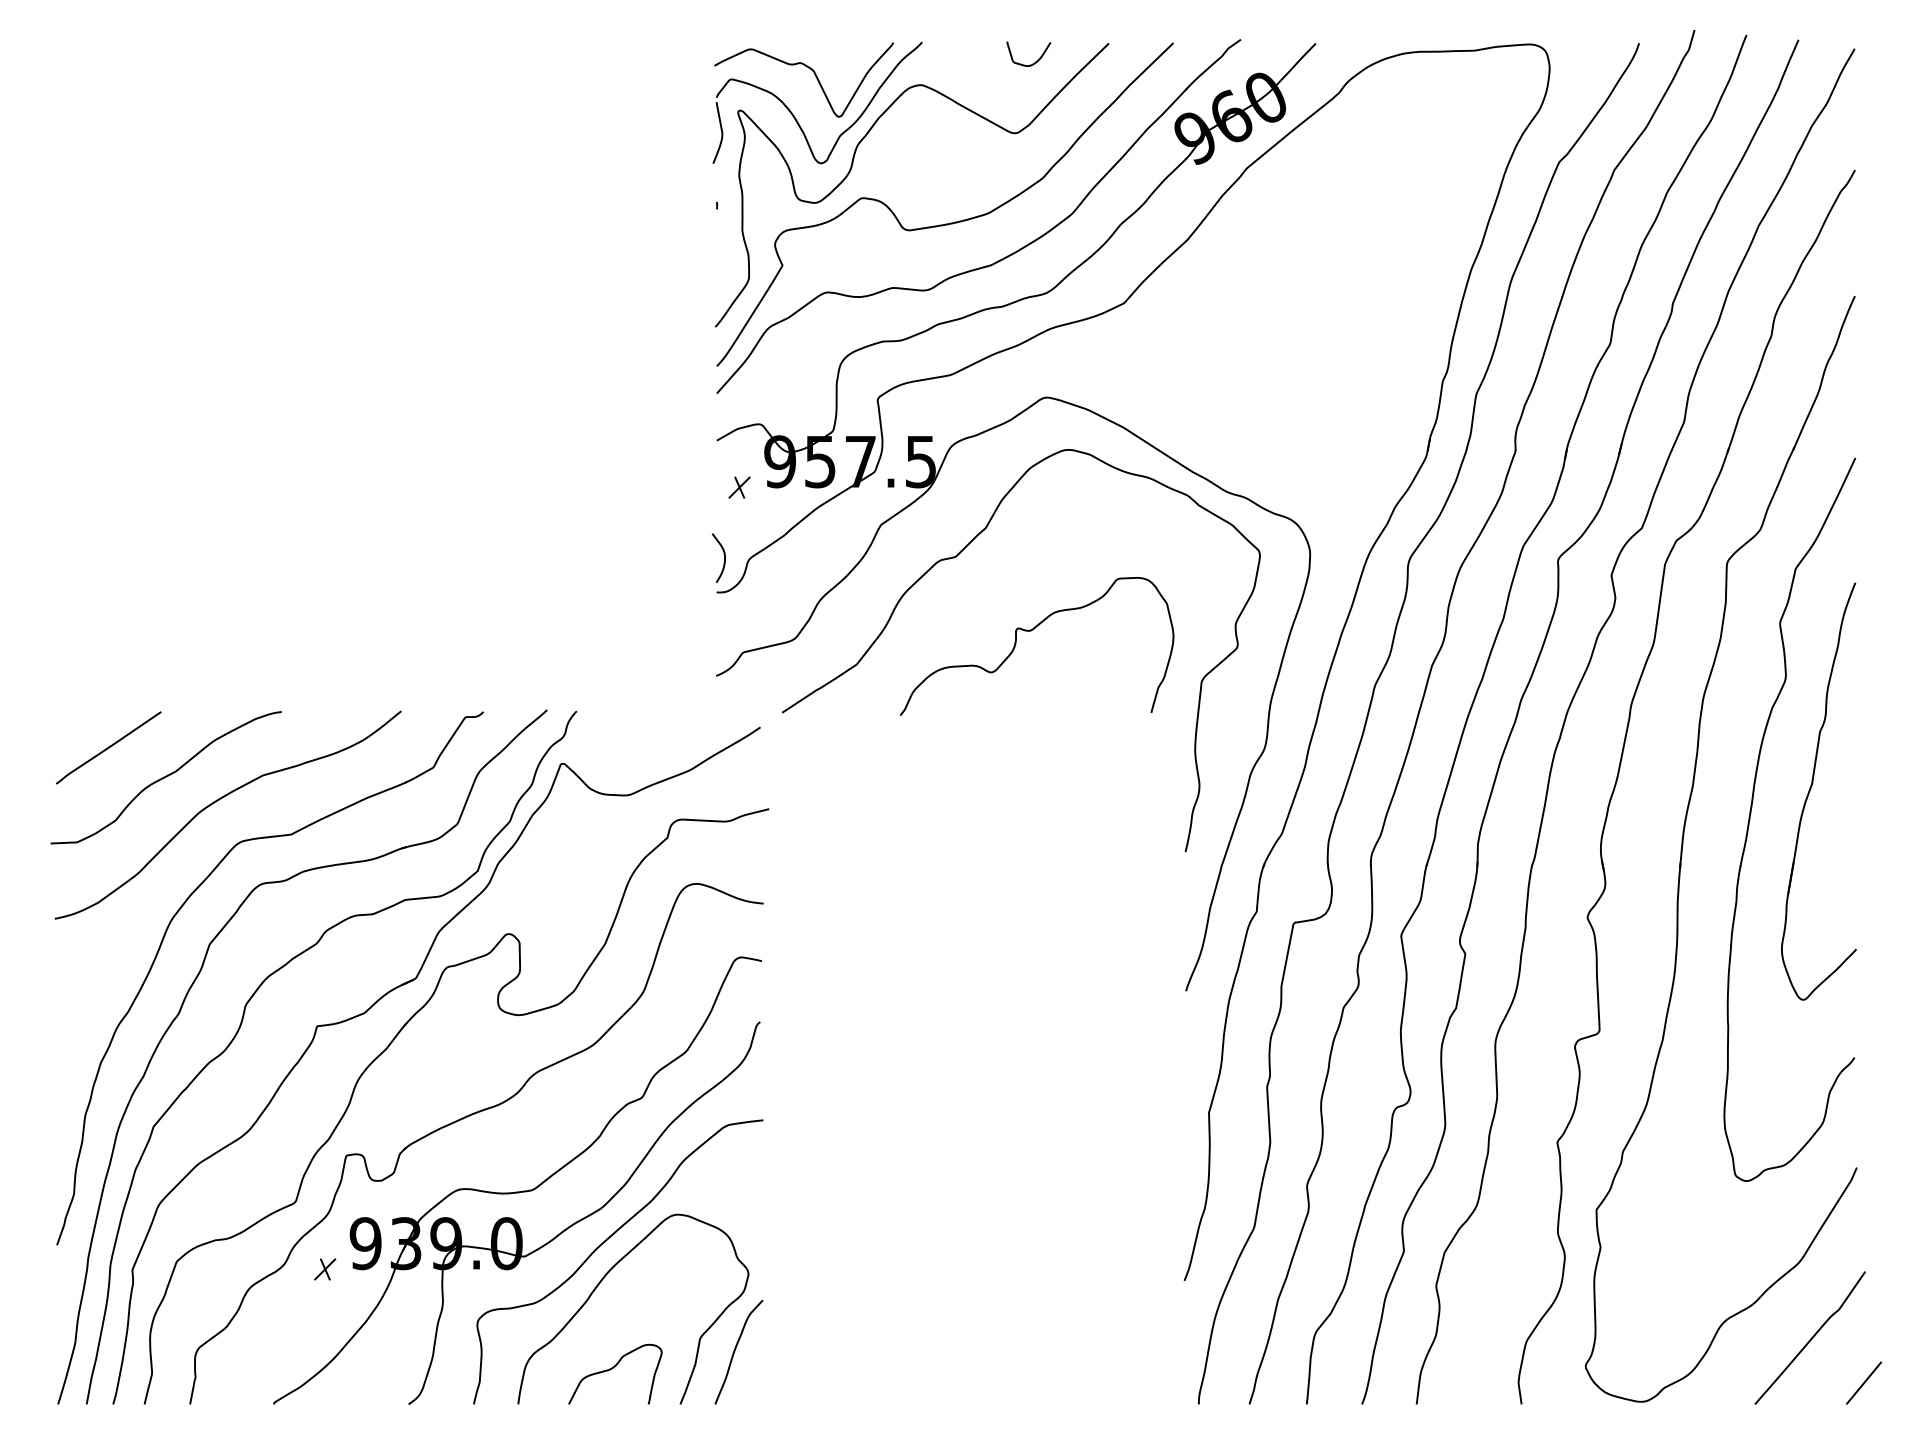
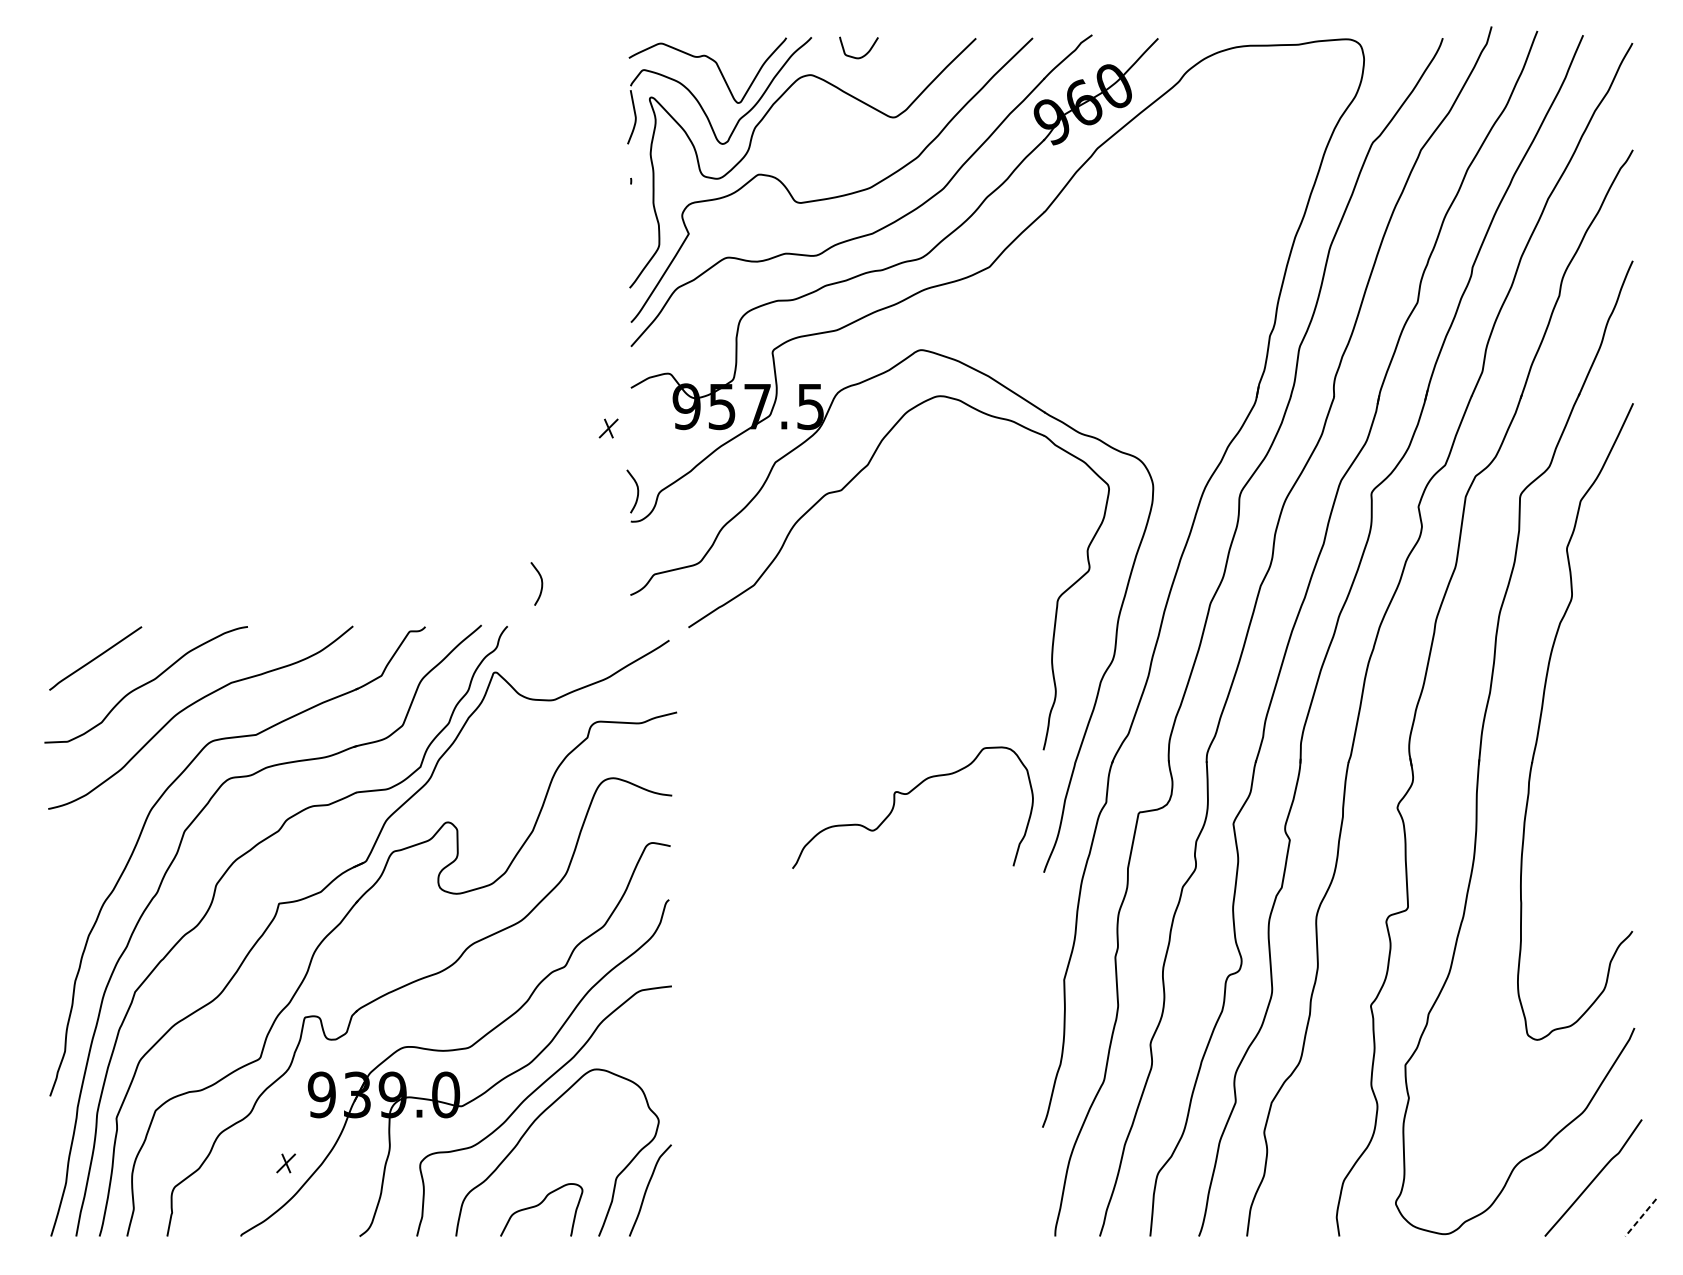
curve: (1036, 60) -> (865, 53), moved
part: (739, 487) -> (608, 428), moved
curve: (1031, 631) -> (907, 794), moved
curve: (614, 659) -> (540, 580), added
part: (1811, 788) -> (1594, 694), removed
part: (325, 1269) -> (286, 1163), moved
line: (1864, 1383) -> (1641, 1218), solid -> dashed

